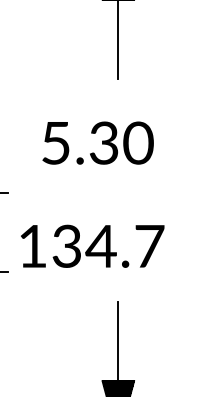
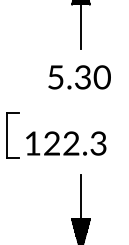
text: (97, 143) -> (79, 77), moved
text: (108, 246) -> (75, 143), 134.7 -> 122.3

